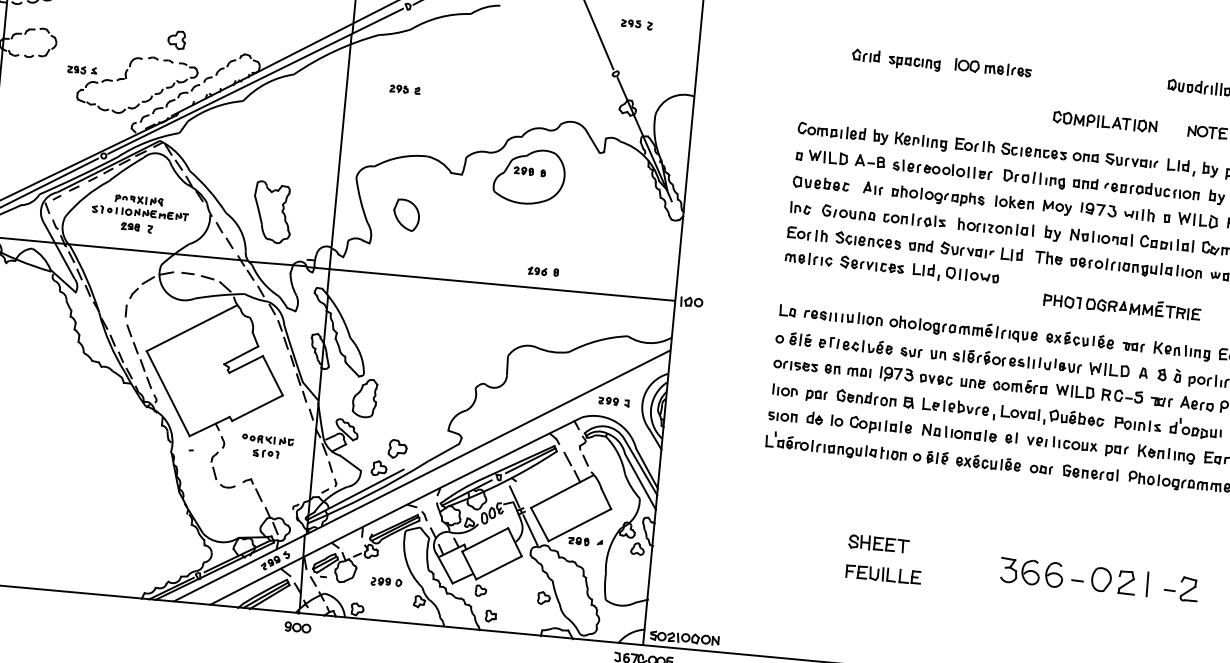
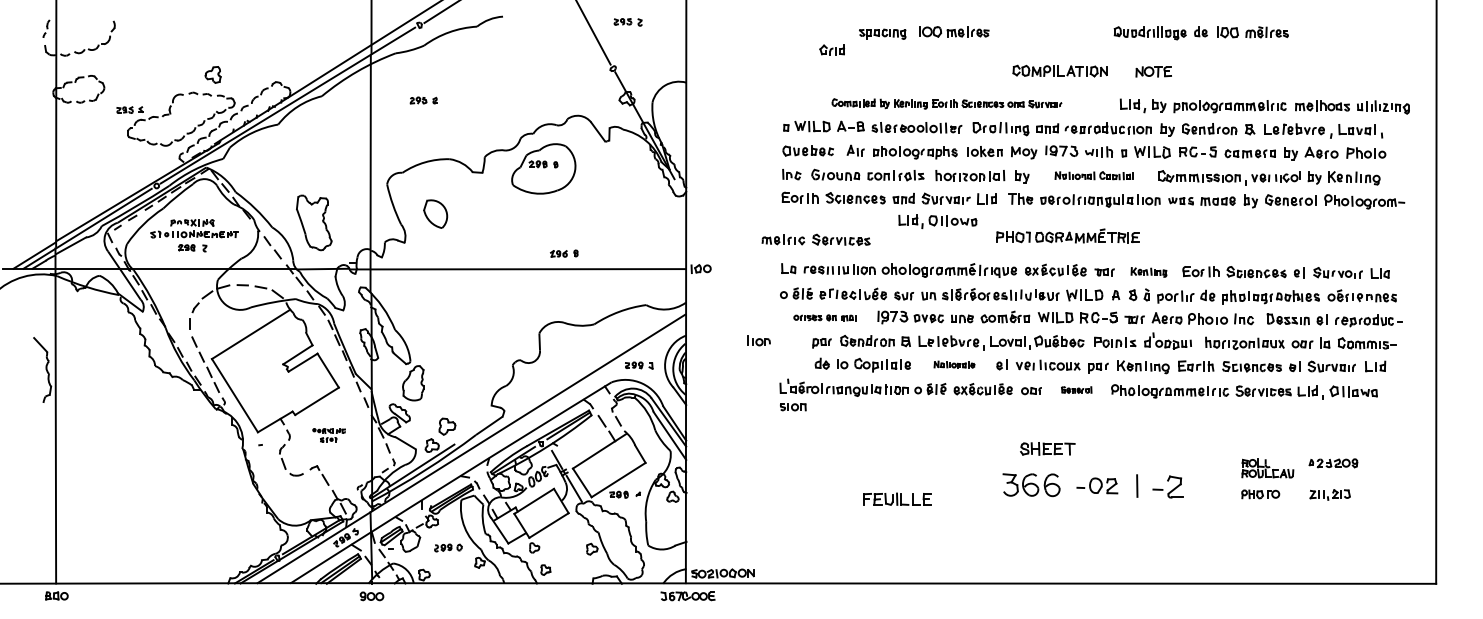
part: (865, 54) -> (831, 49), moved
part: (977, 145) -> (946, 103), size x0.7
part: (1132, 239) -> (1094, 175), size x0.7
part: (843, 261) -> (815, 239), moved
part: (1121, 305) -> (1067, 235), moved
part: (1181, 351) -> (1148, 272), size x0.7
part: (821, 367) -> (824, 317), size x0.7
part: (784, 389) -> (758, 340), moved
part: (783, 417) -> (793, 407), moved
part: (959, 432) -> (954, 364), size x0.6
part: (266, 446) -> (328, 435), size x0.7
part: (1090, 472) -> (1076, 389), size x0.6
part: (878, 543) -> (1047, 448), moved
part: (1103, 579) -> (1097, 485), size x0.7

